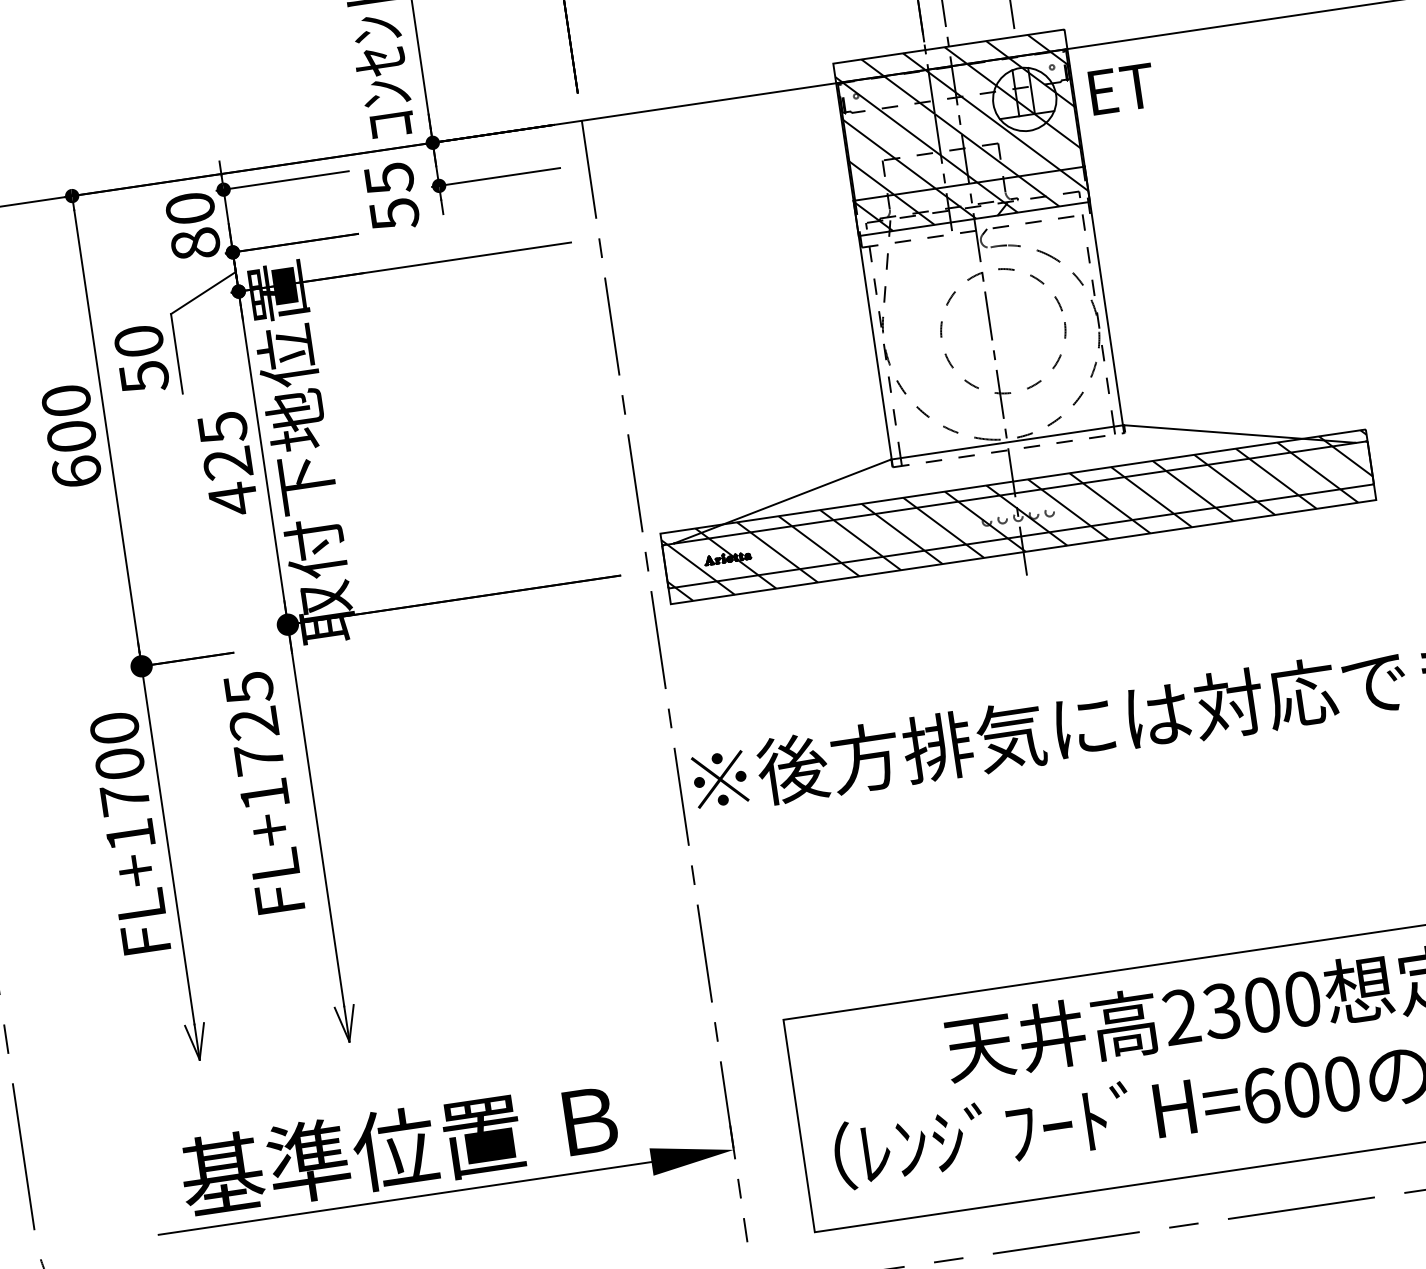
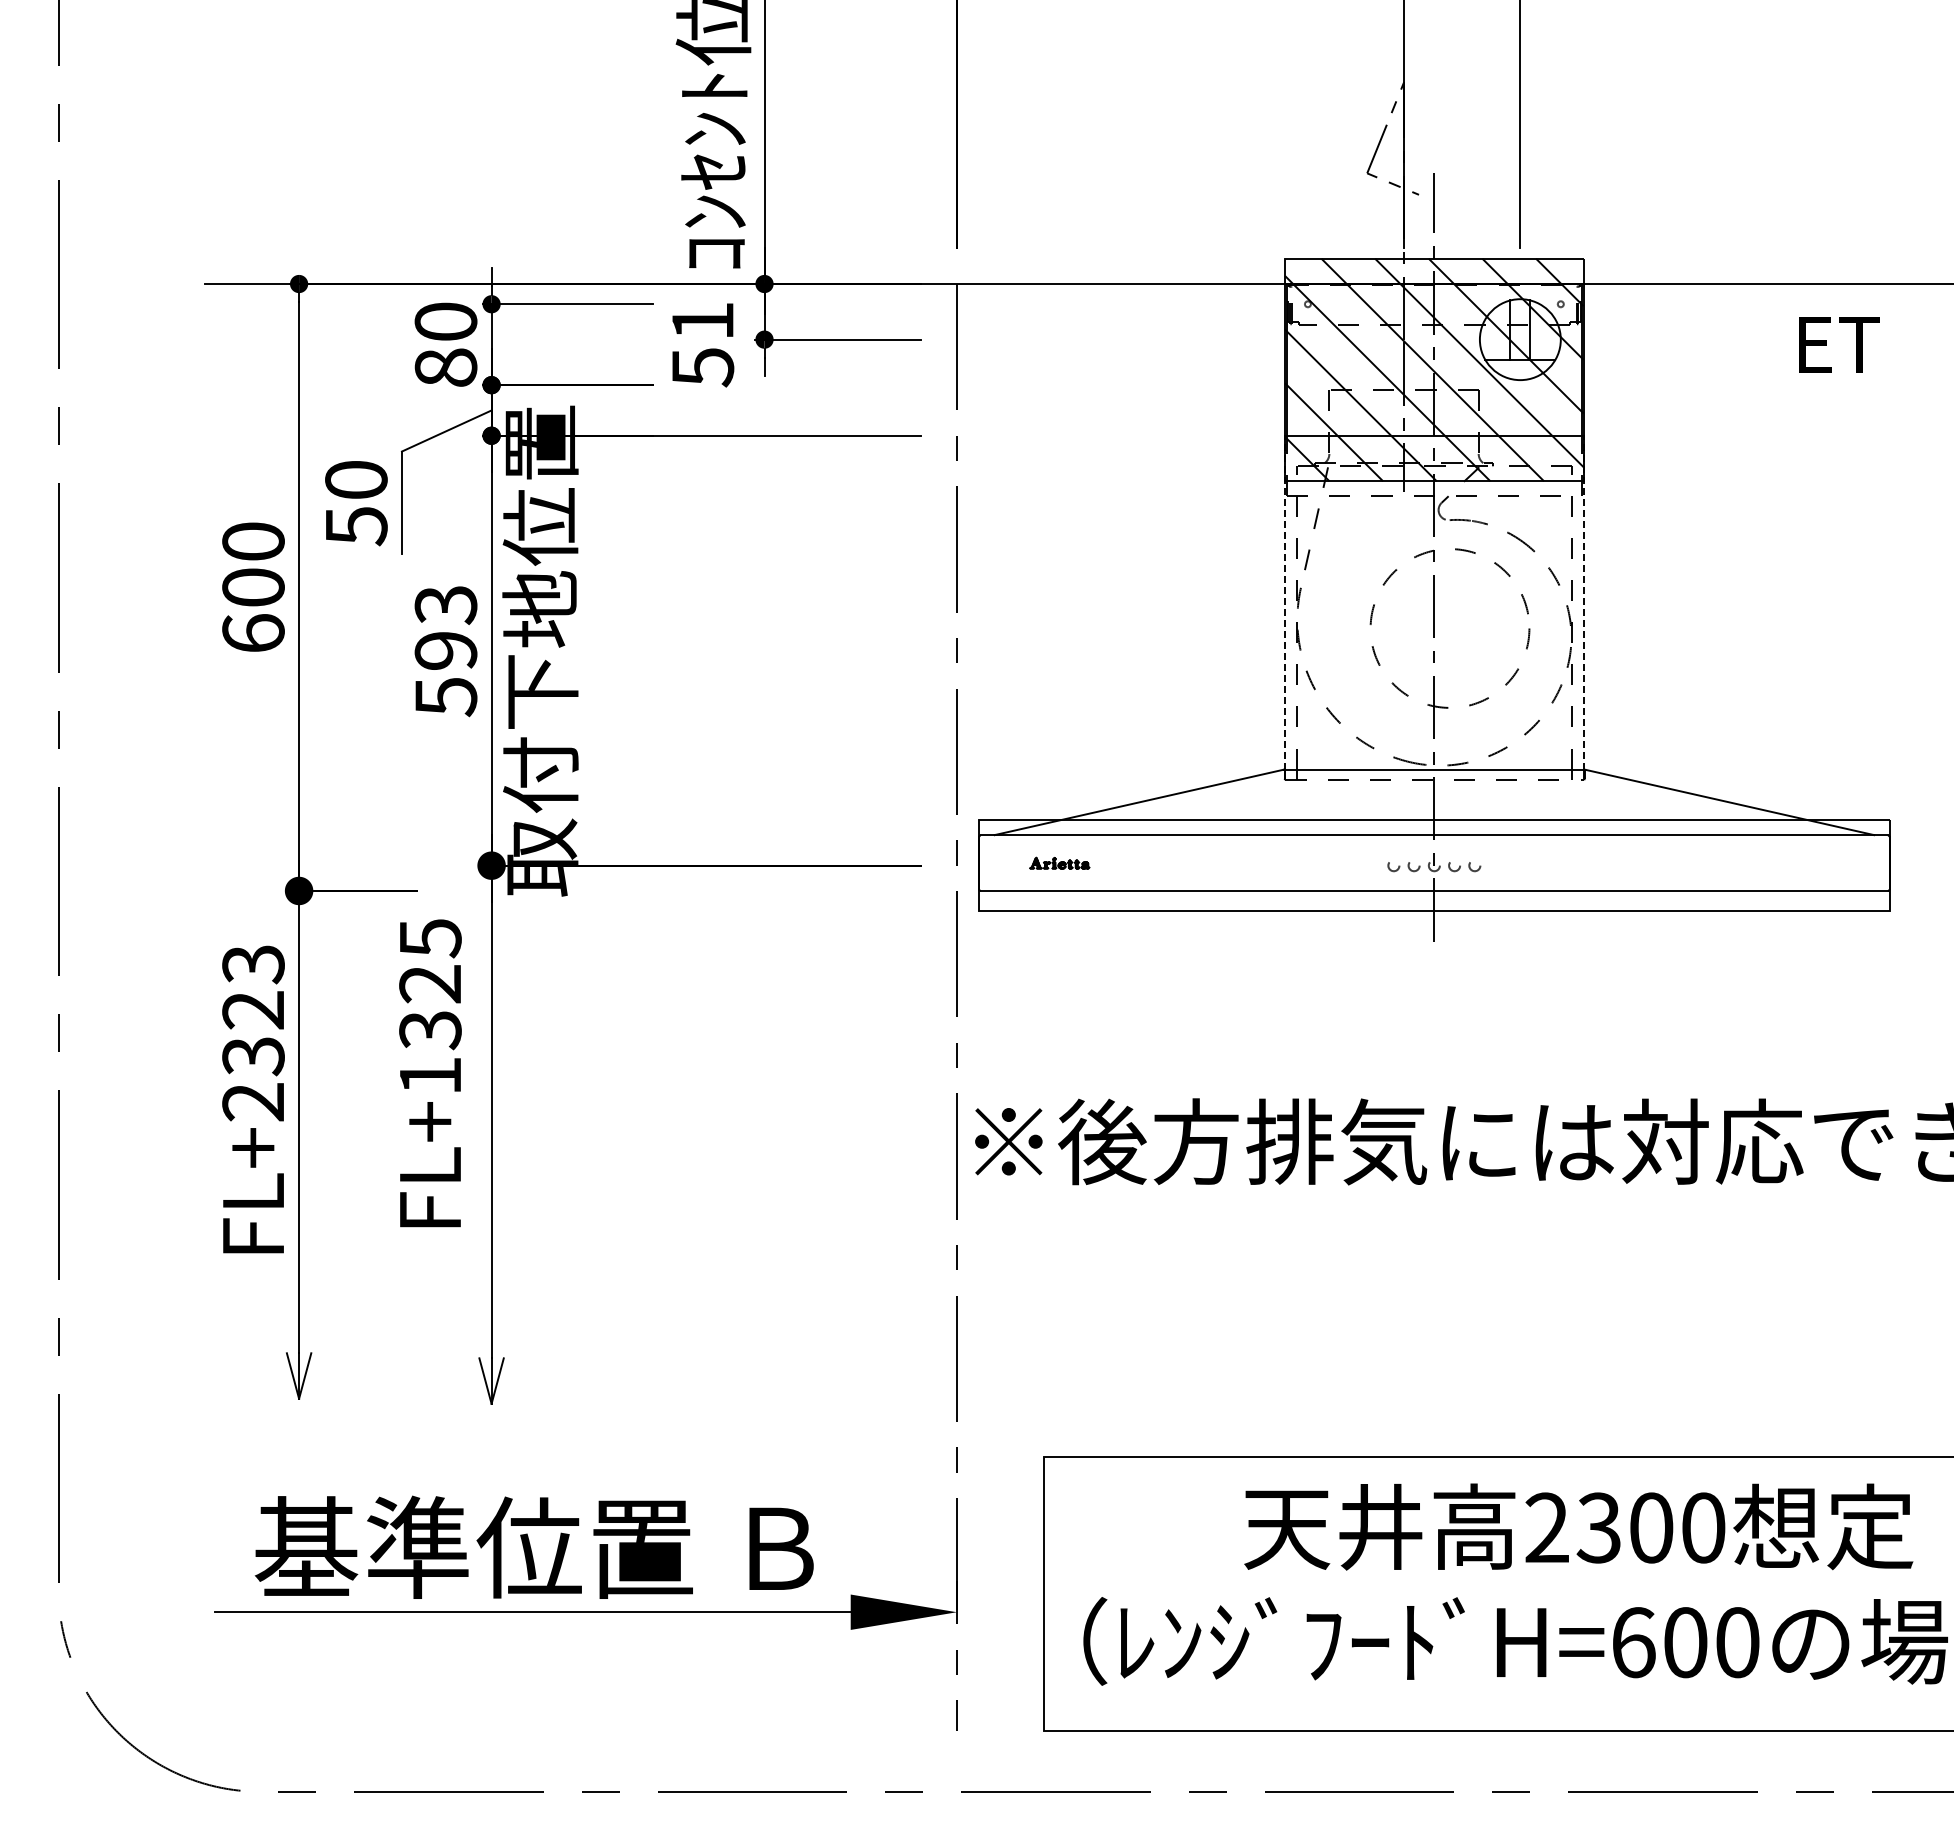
text: (1122, 88) -> (1839, 344), moved
text: (389, 178) -> (703, 321), 55 -> 51
line: (1103, 295) -> (1583, 602), solid -> dashed
line: (872, 329) -> (1285, 602), solid -> dashed
text: (227, 464) -> (445, 651), 425 -> 593
hatch: (1018, 516) -> (1434, 865), removed
text: (259, 759) -> (430, 1030), FL+1725 -> FL+1325
text: (122, 781) -> (253, 1033), FL+1700 -> FL+2323

